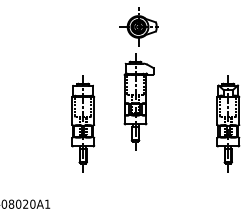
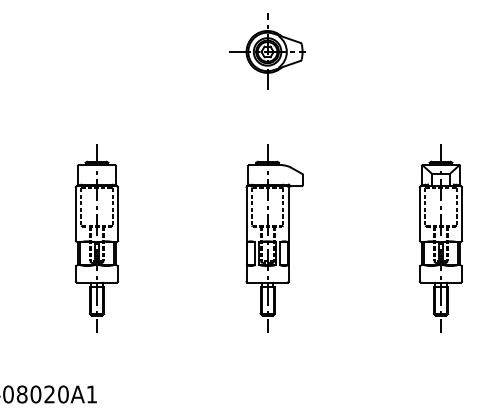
part: (138, 101) -> (273, 238), moved
part: (83, 123) -> (97, 238), moved

